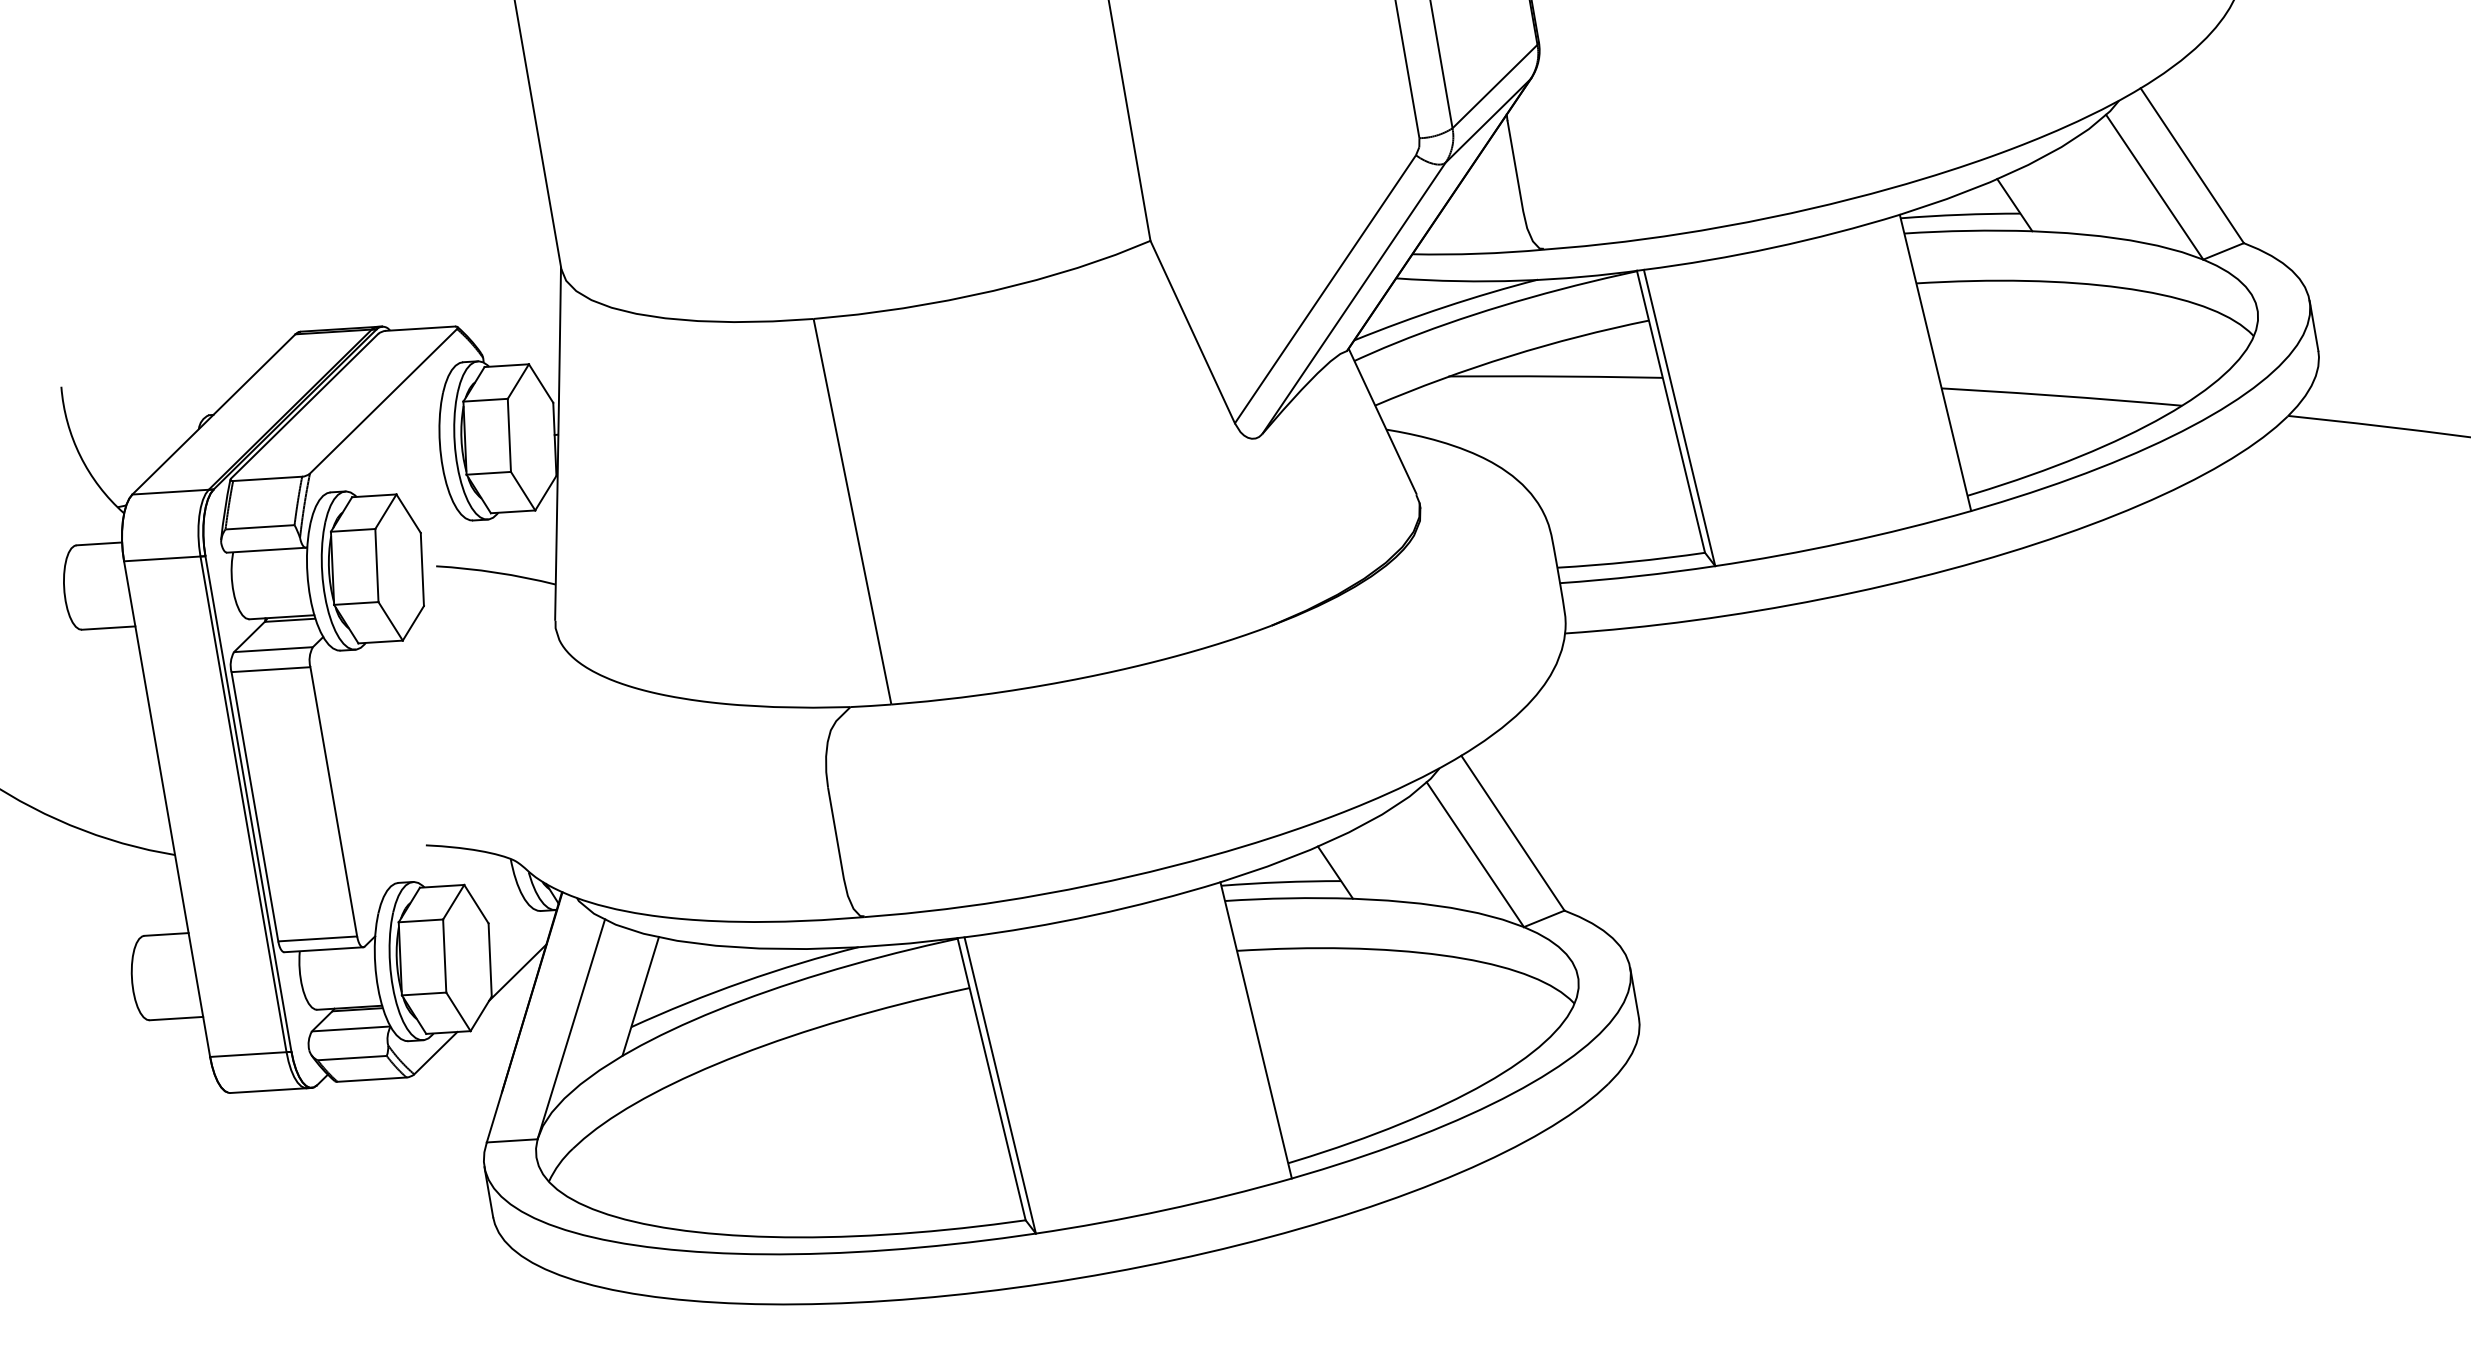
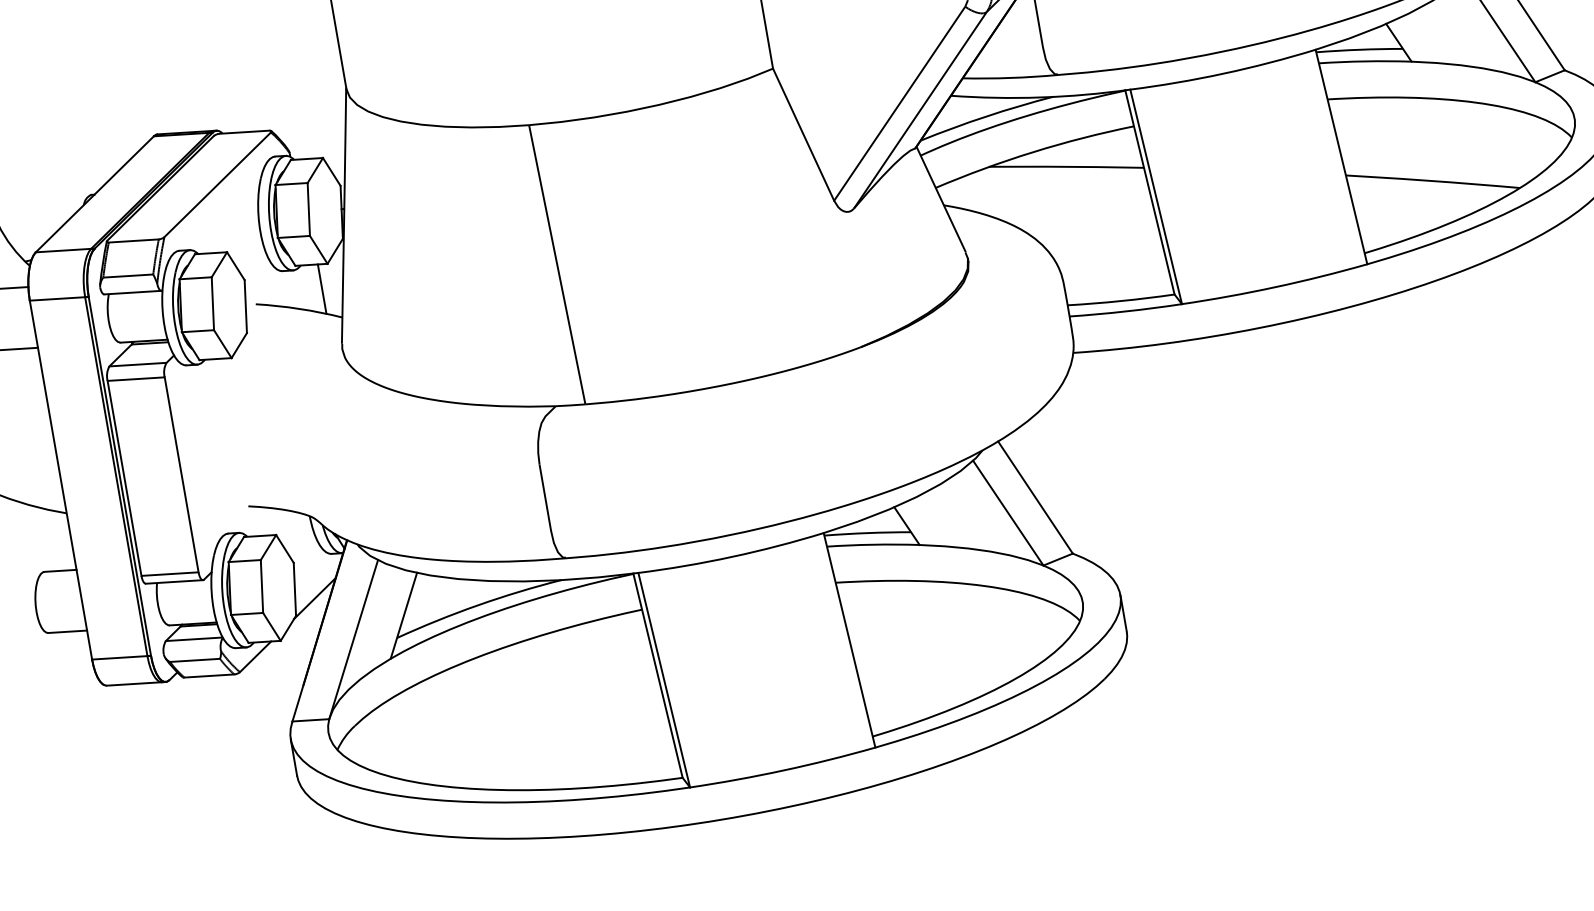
line: (527, 545) -> (321, 289), added

